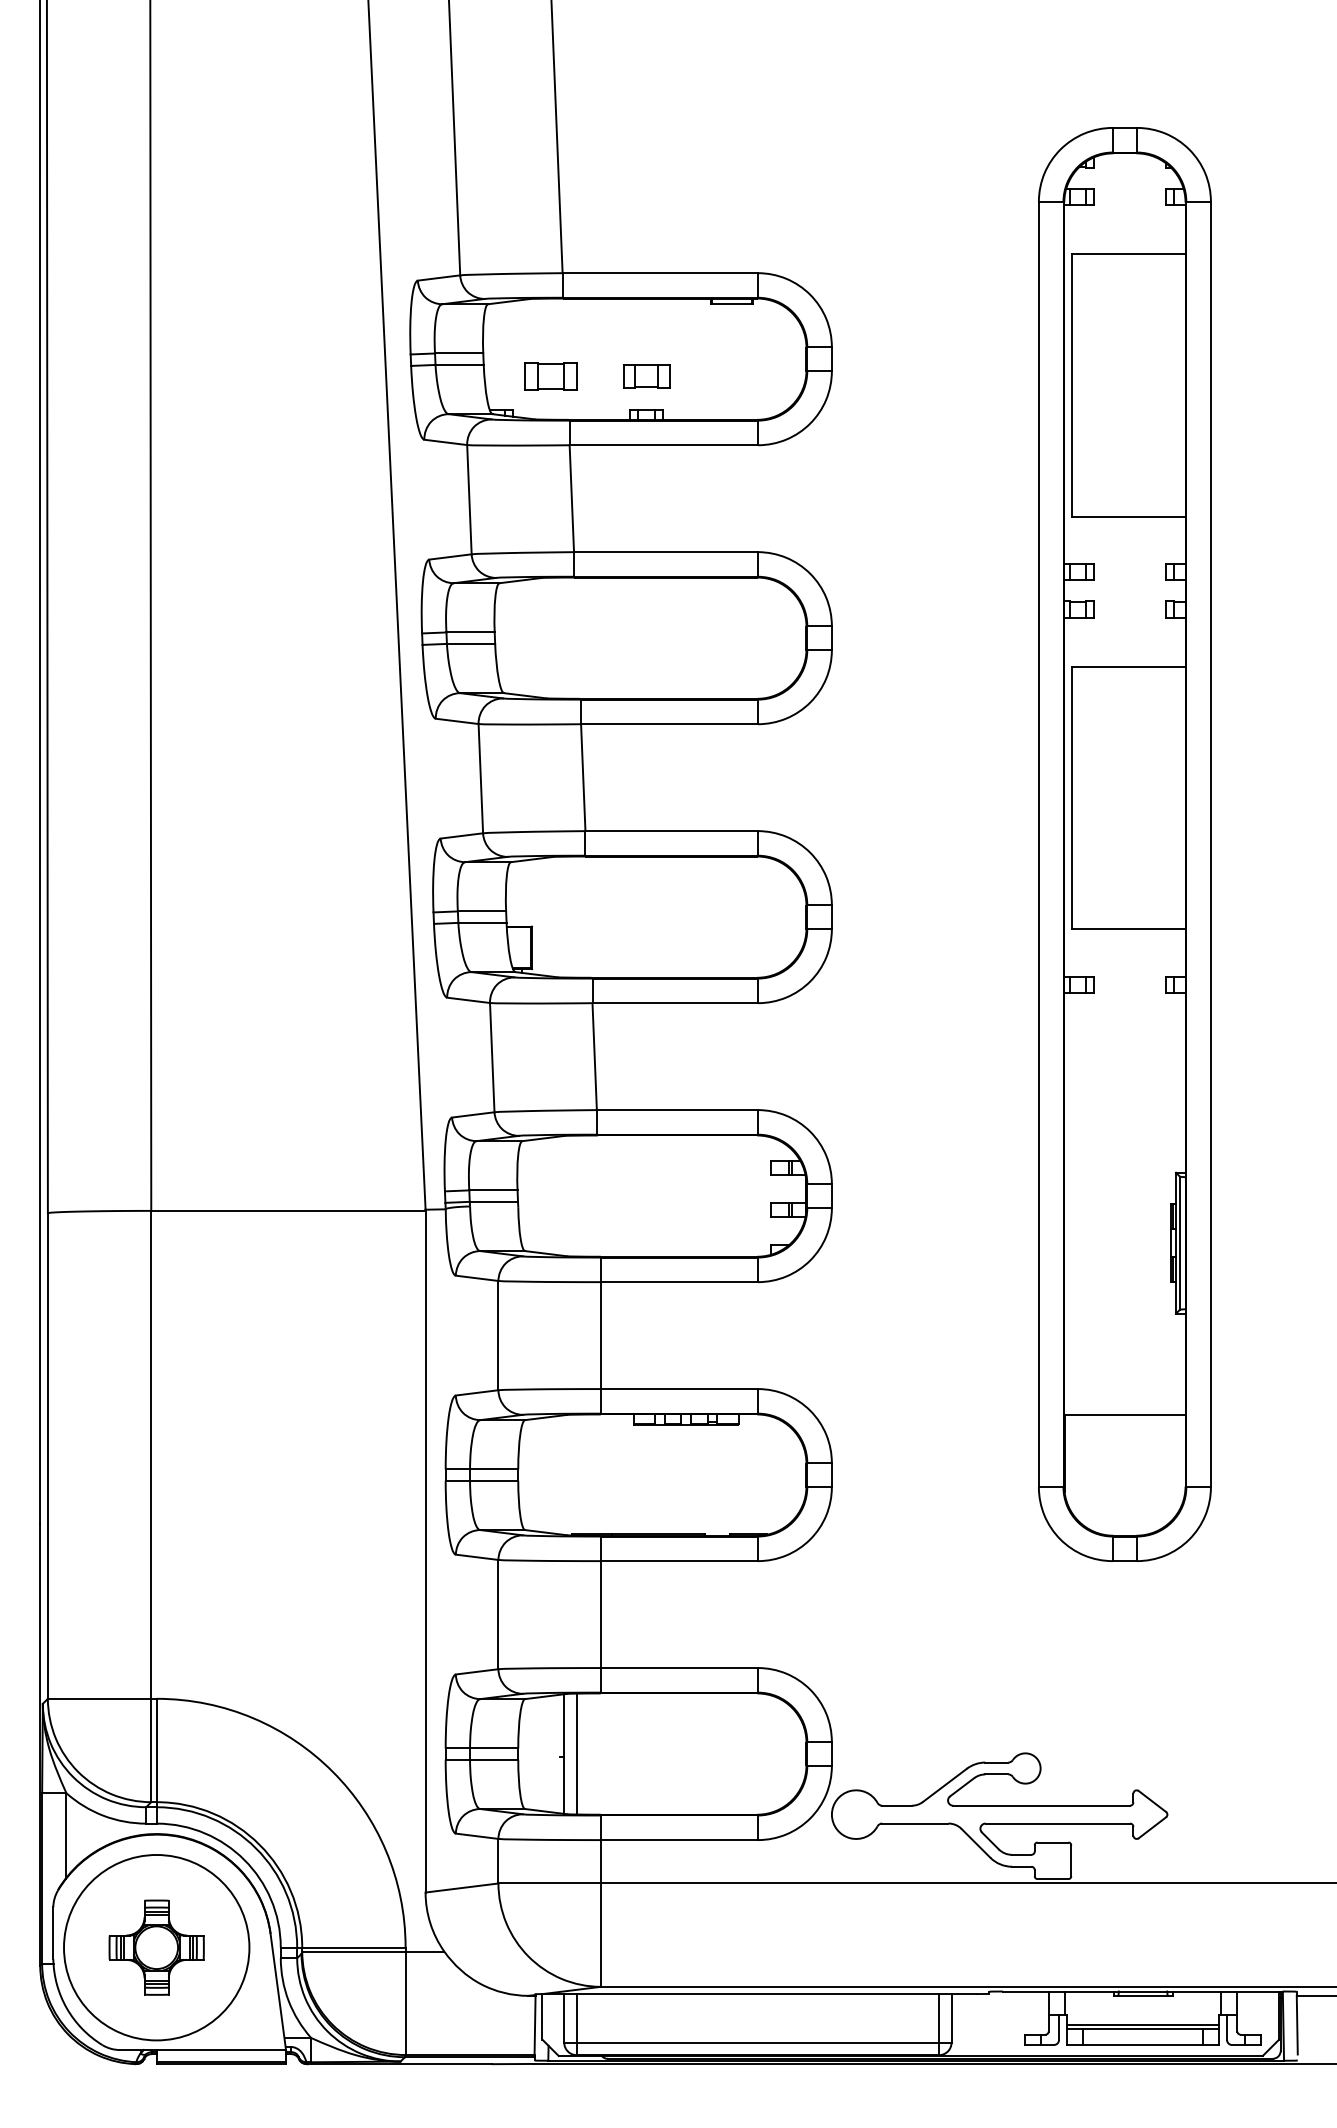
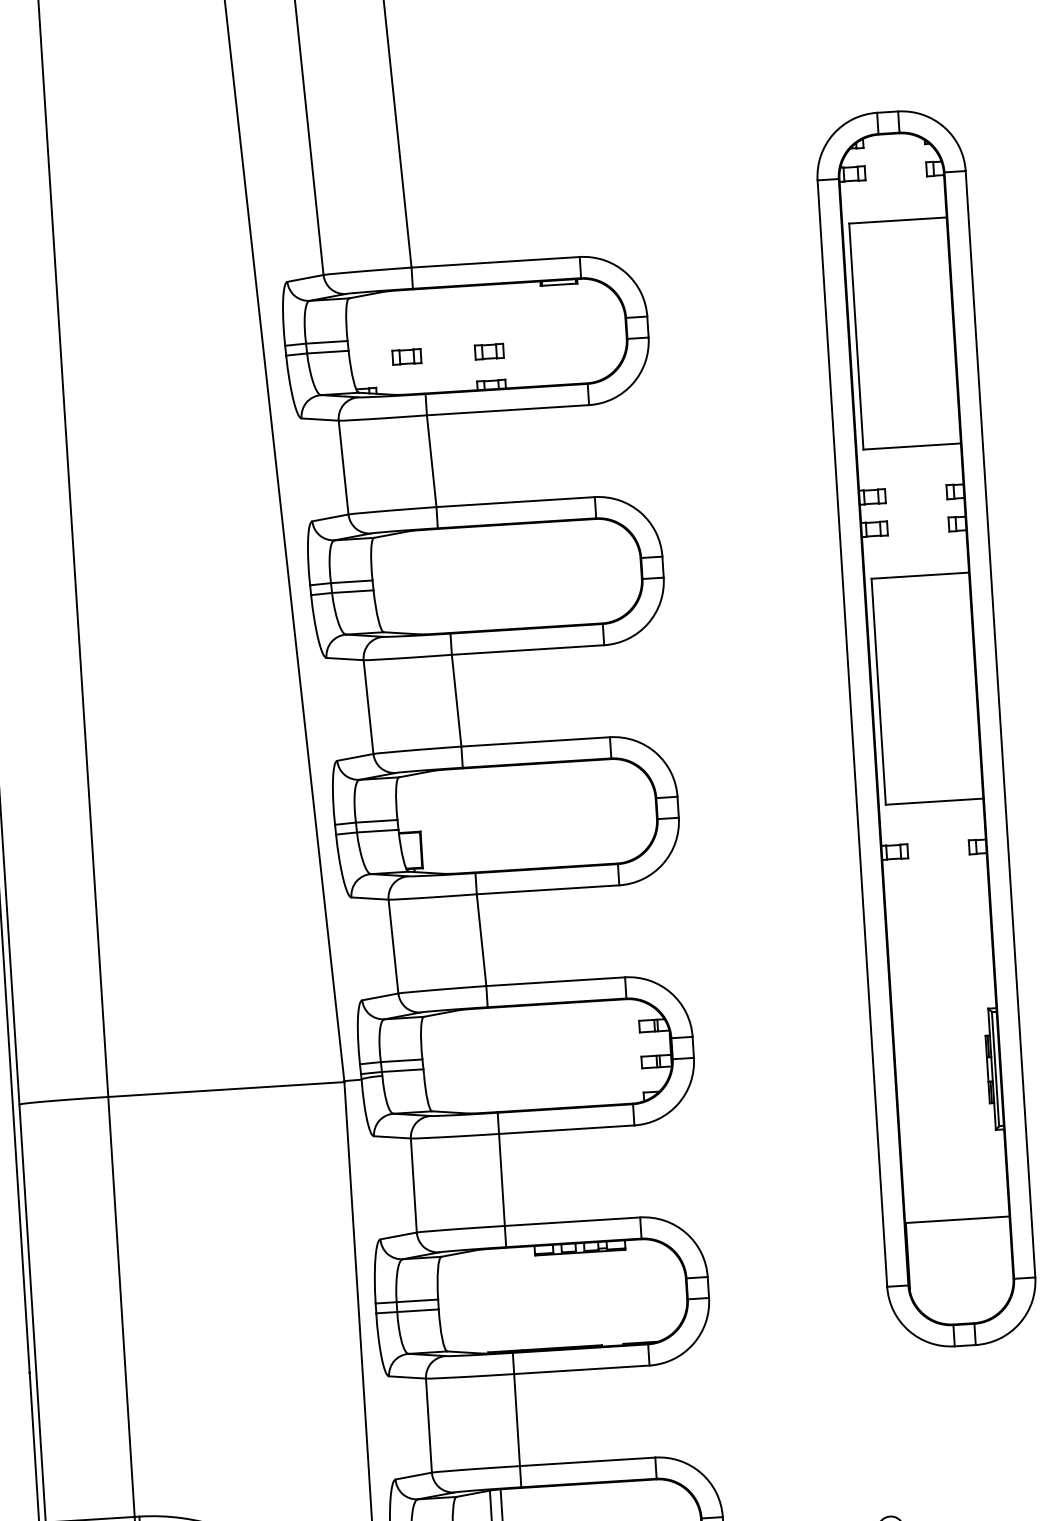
part: (550, 375) -> (406, 356), size x0.62
part: (646, 375) -> (489, 351), size x0.71

